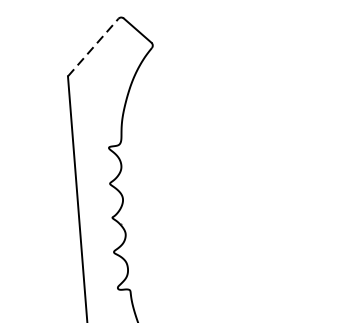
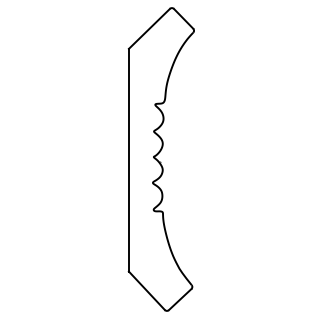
line: (93, 47) -> (149, 28), dashed -> solid

